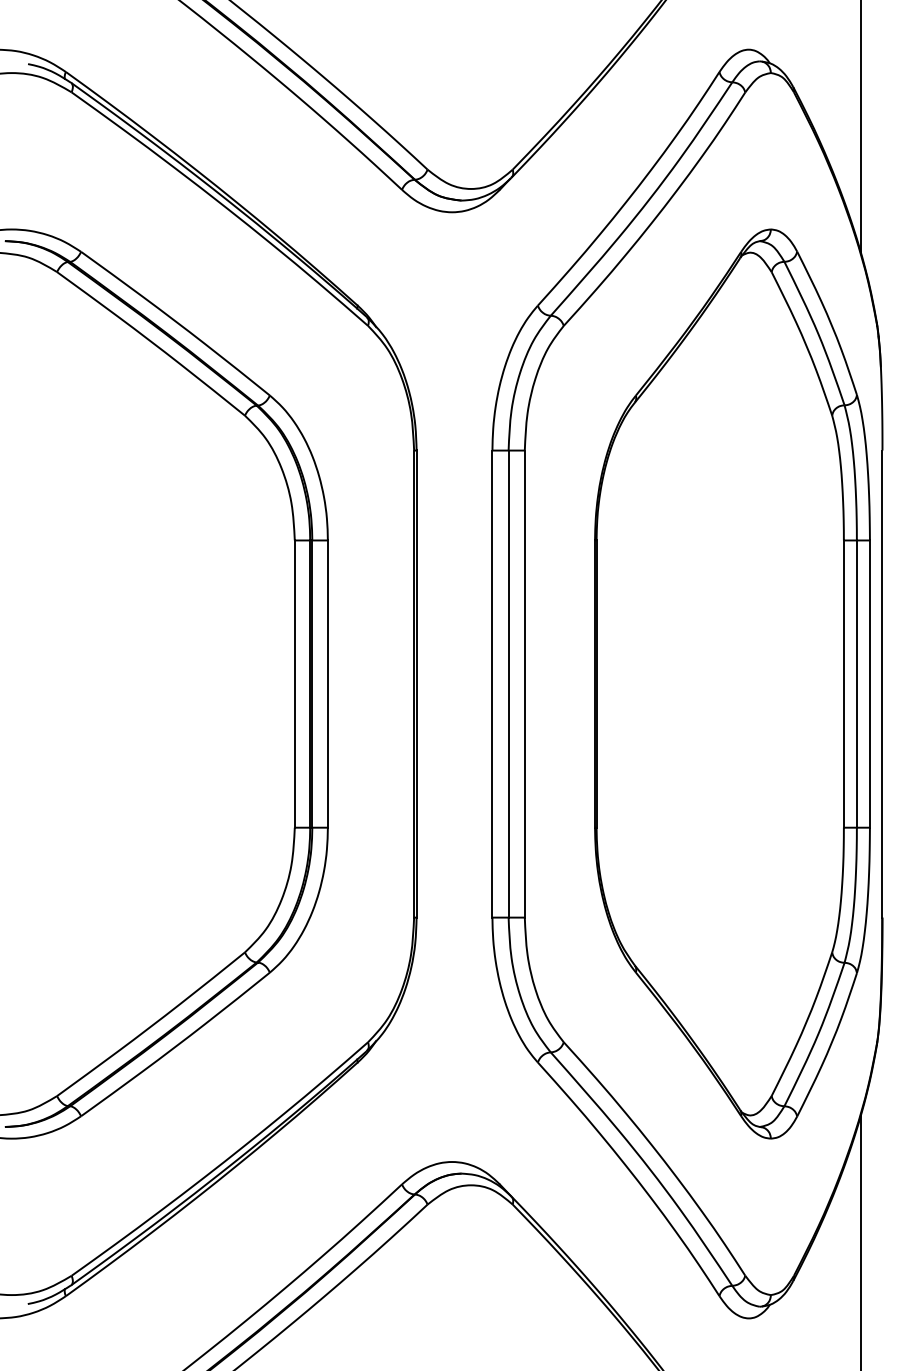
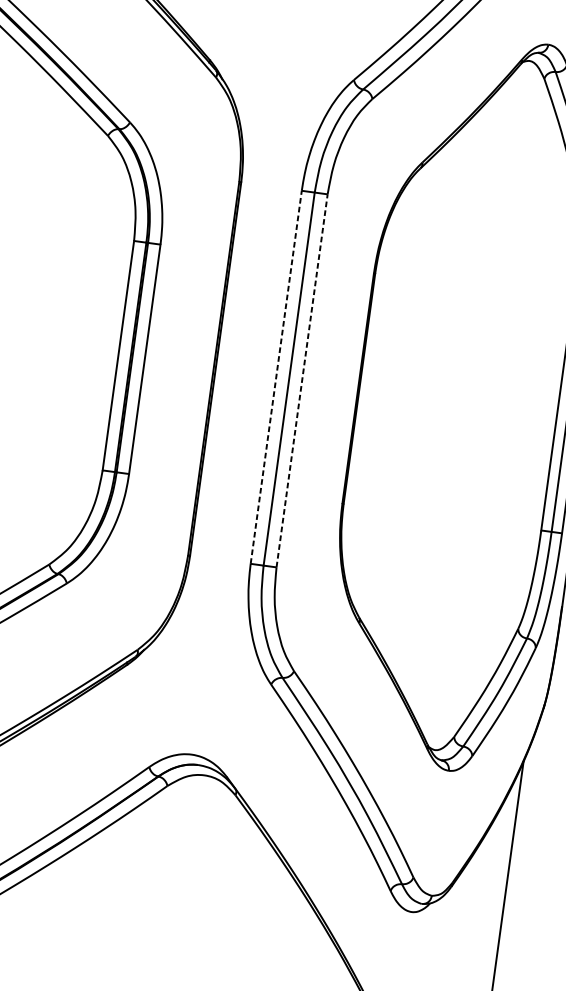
line: (492, 684) -> (276, 377), solid -> dashed
line: (524, 684) -> (301, 381), solid -> dashed

